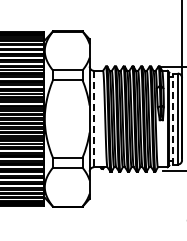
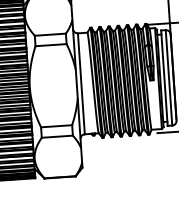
line: (94, 119) -> (81, 84), dashed -> solid
line: (173, 119) -> (164, 78), dashed -> solid

